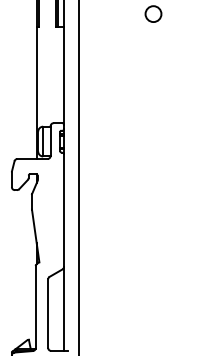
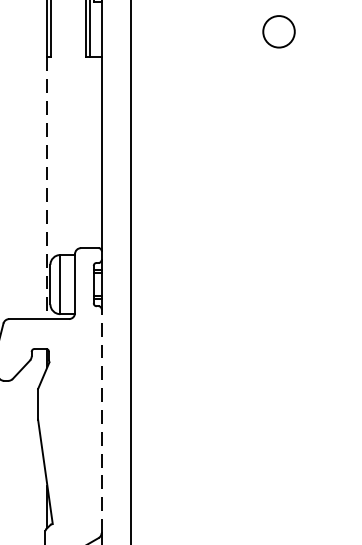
line: (36, 93) -> (47, 189), solid -> dashed
line: (64, 209) -> (102, 419), solid -> dashed

